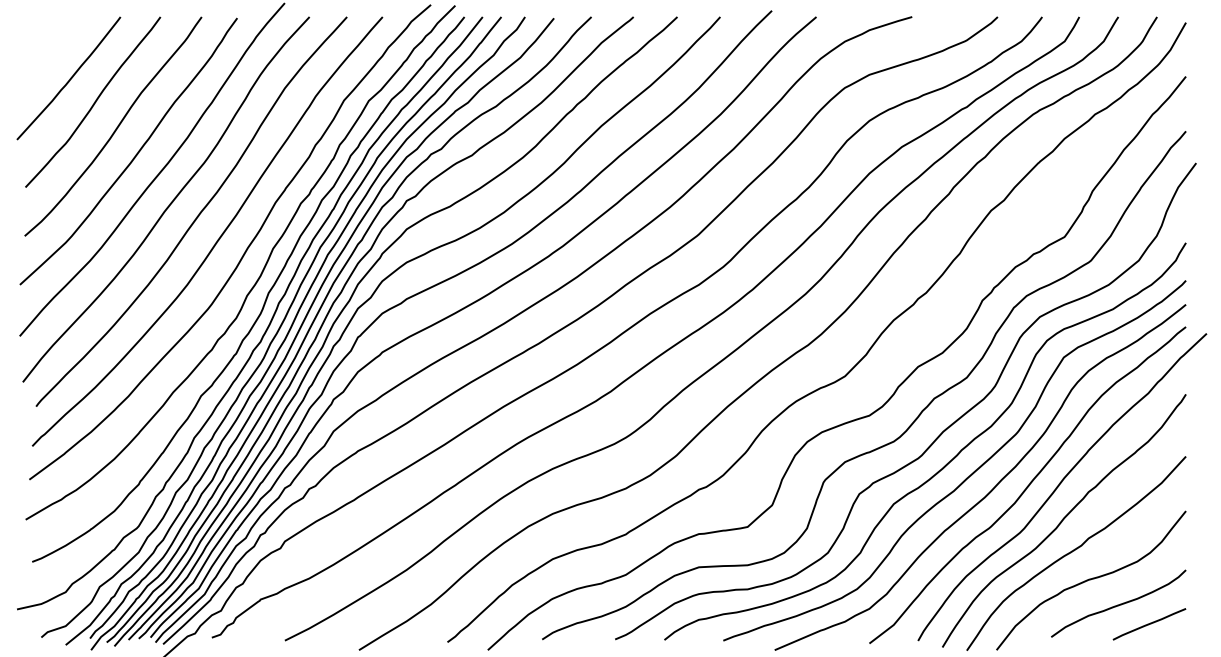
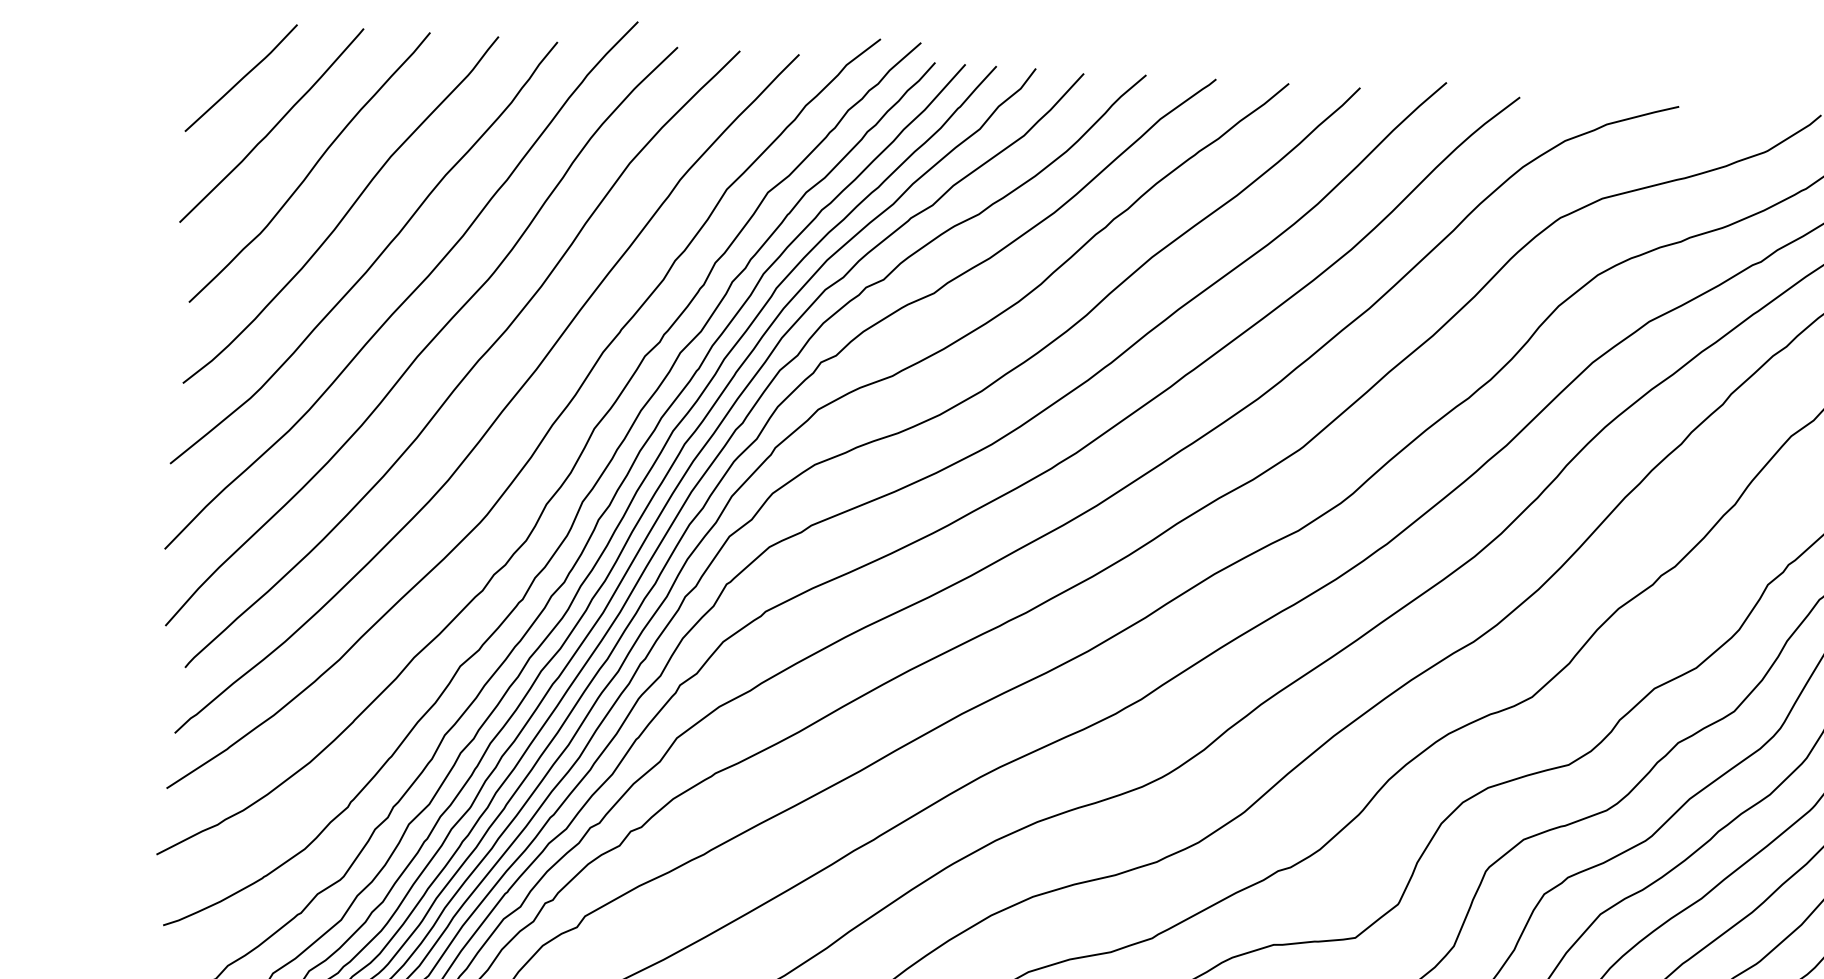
curve: (49, 50) -> (242, 77), added

